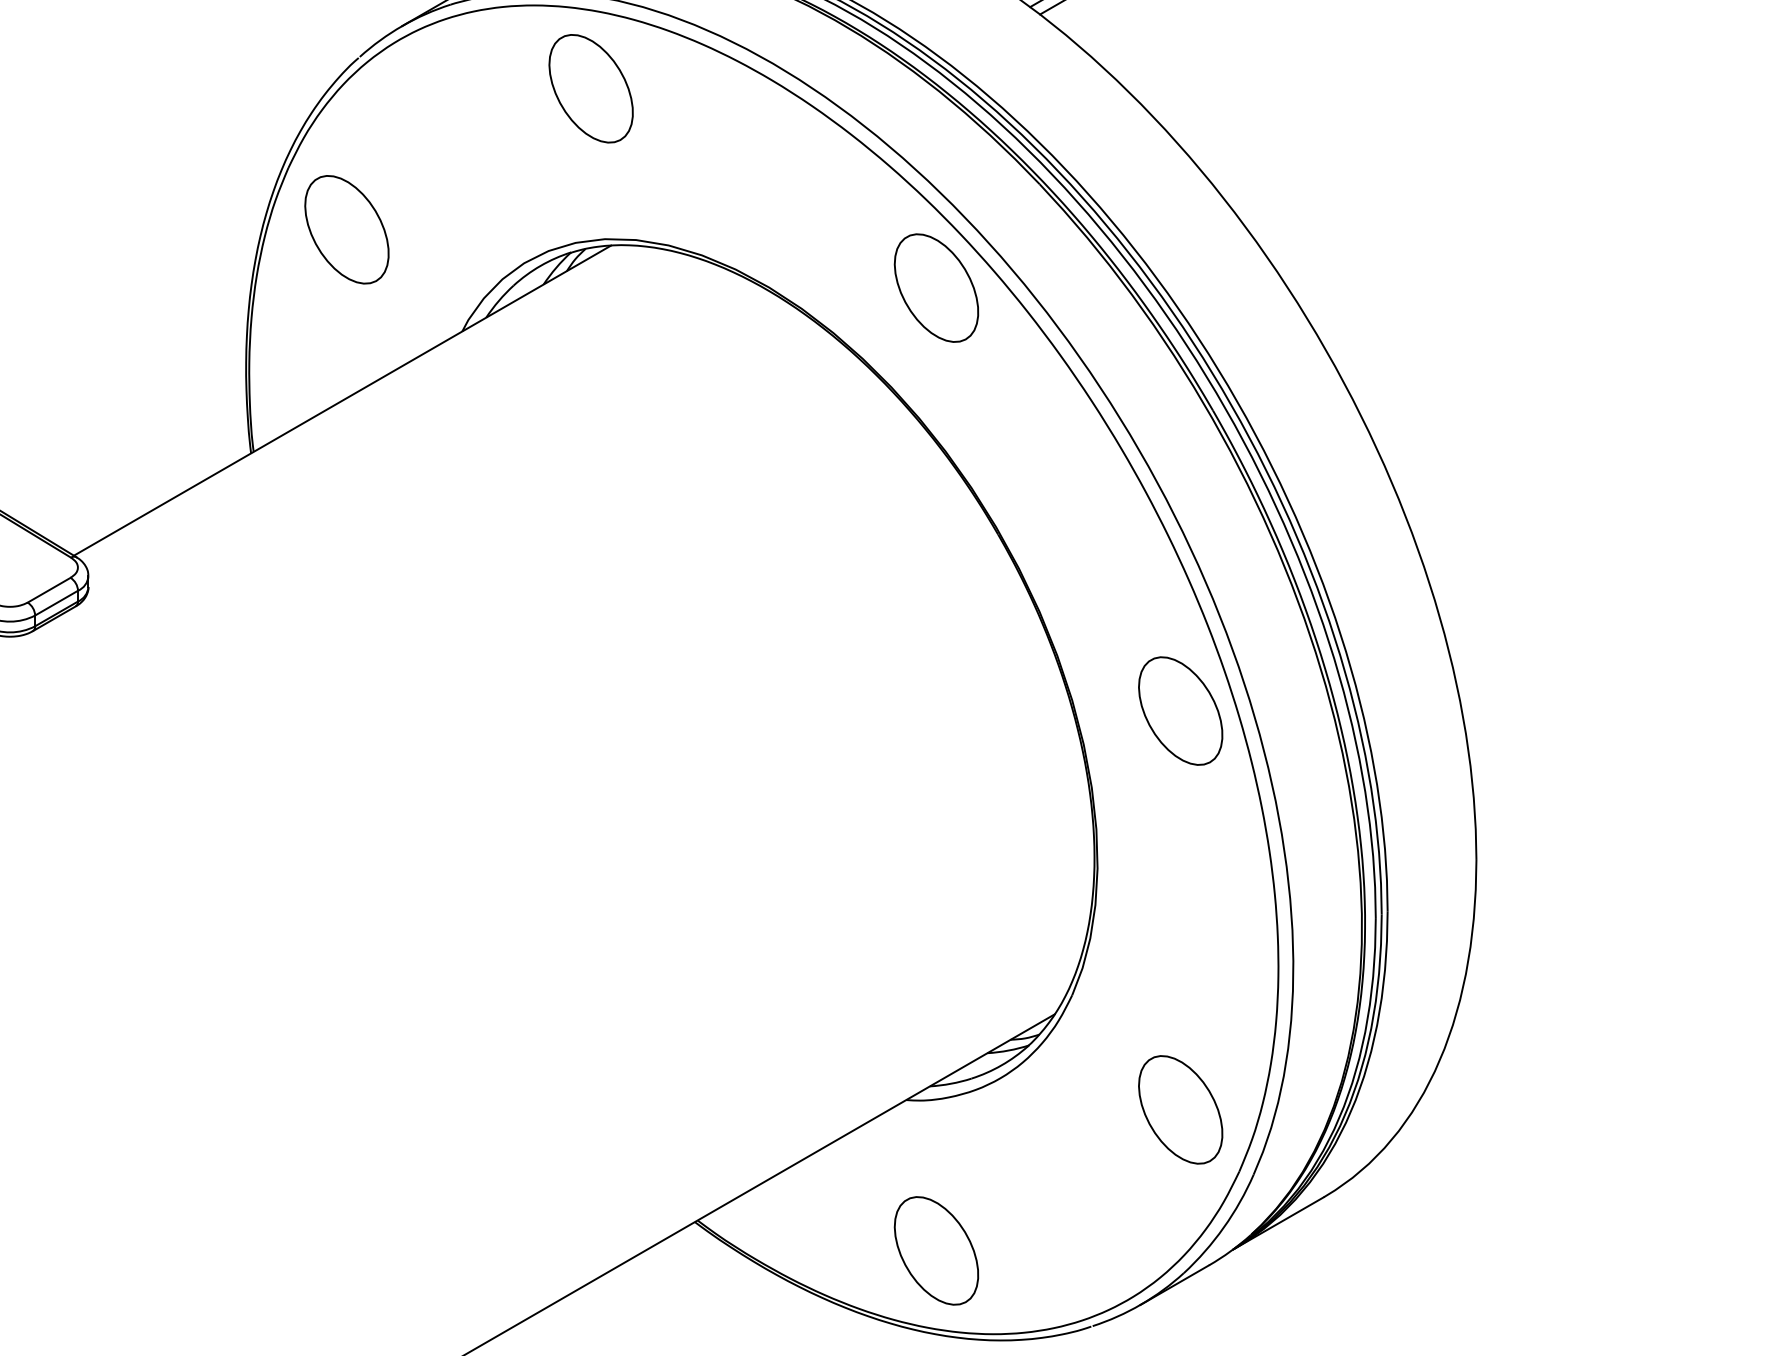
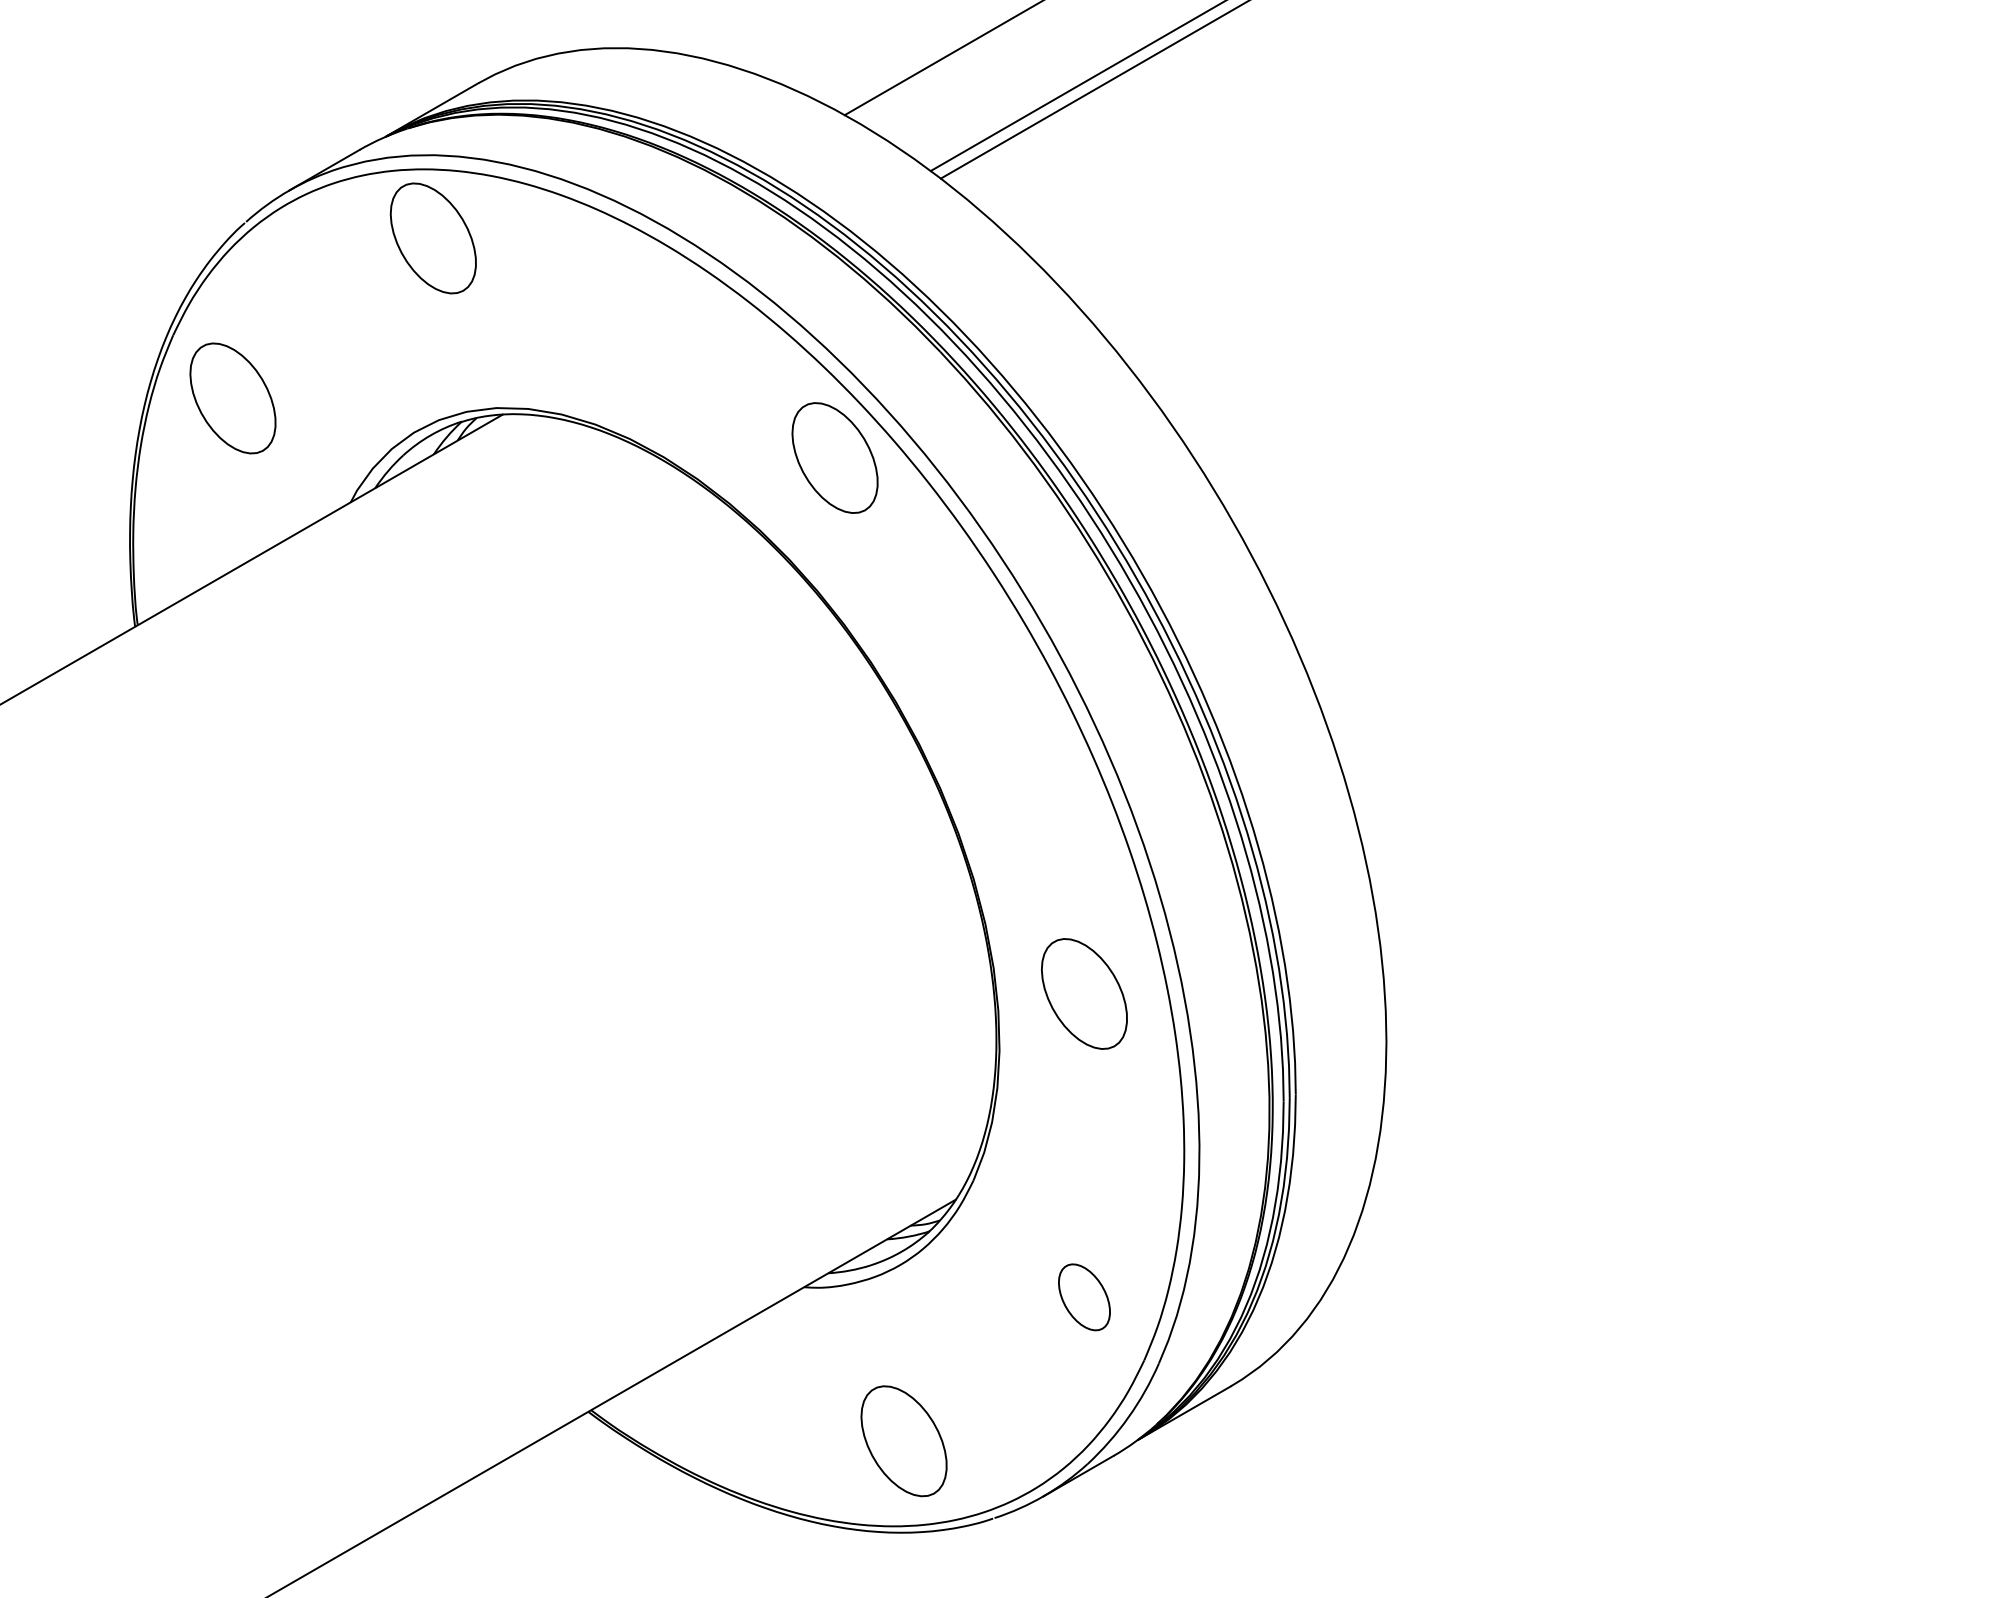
part: (590, 88) -> (432, 238), moved
part: (1180, 710) -> (1084, 993), moved
part: (1180, 1110) -> (1084, 1297), size x0.6
part: (935, 1251) -> (903, 1441), moved

